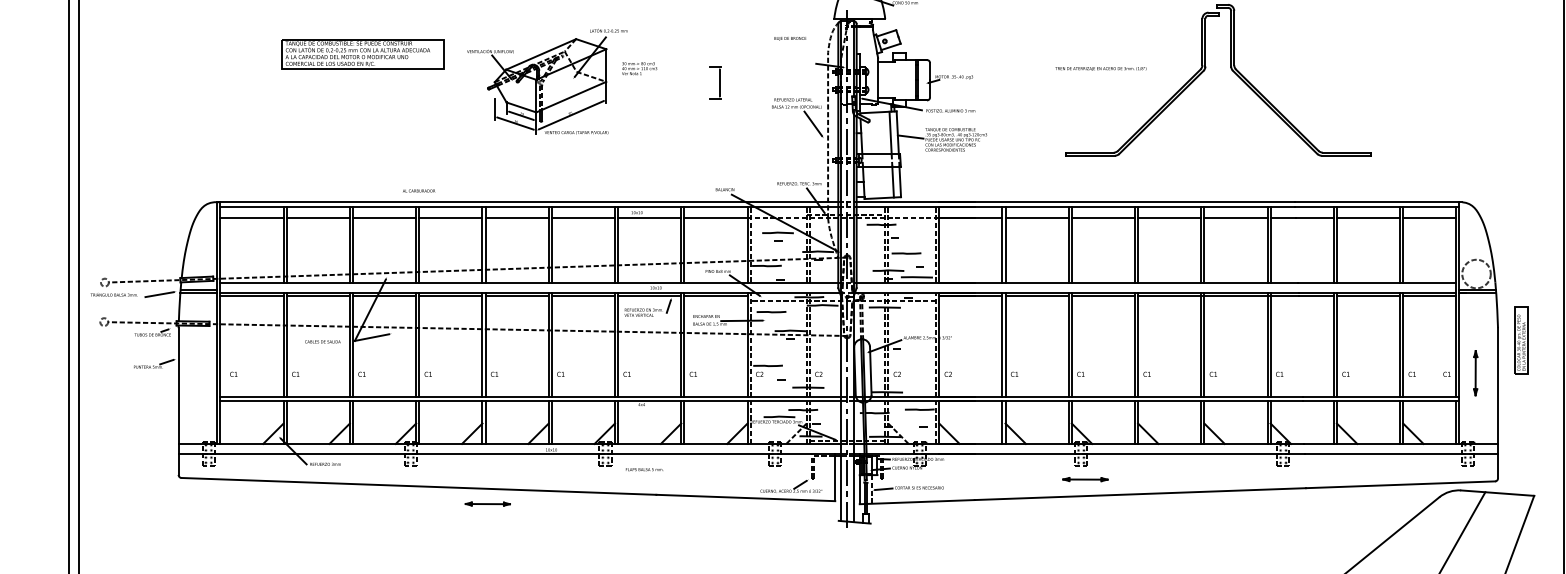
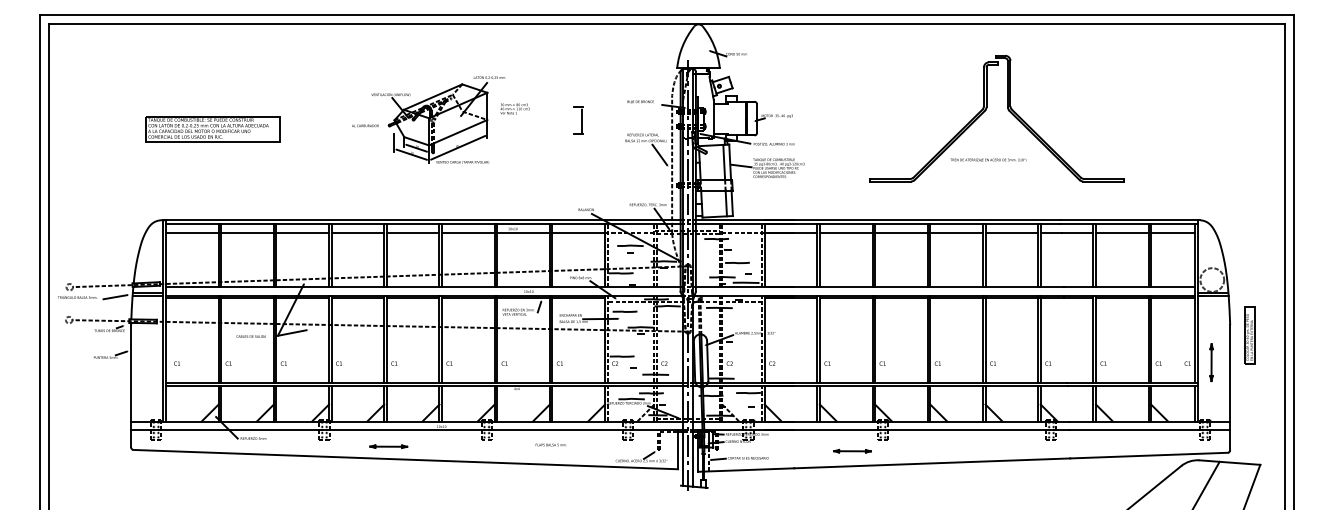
text: (790, 38) -> (640, 101), moved
part: (362, 54) -> (212, 129), moved
text: (1101, 68) -> (988, 159), moved
text: (419, 190) -> (365, 125), moved
text: (643, 469) -> (550, 444), moved
part: (1085, 478) -> (852, 450), moved
line: (487, 503) -> (388, 446), moved

